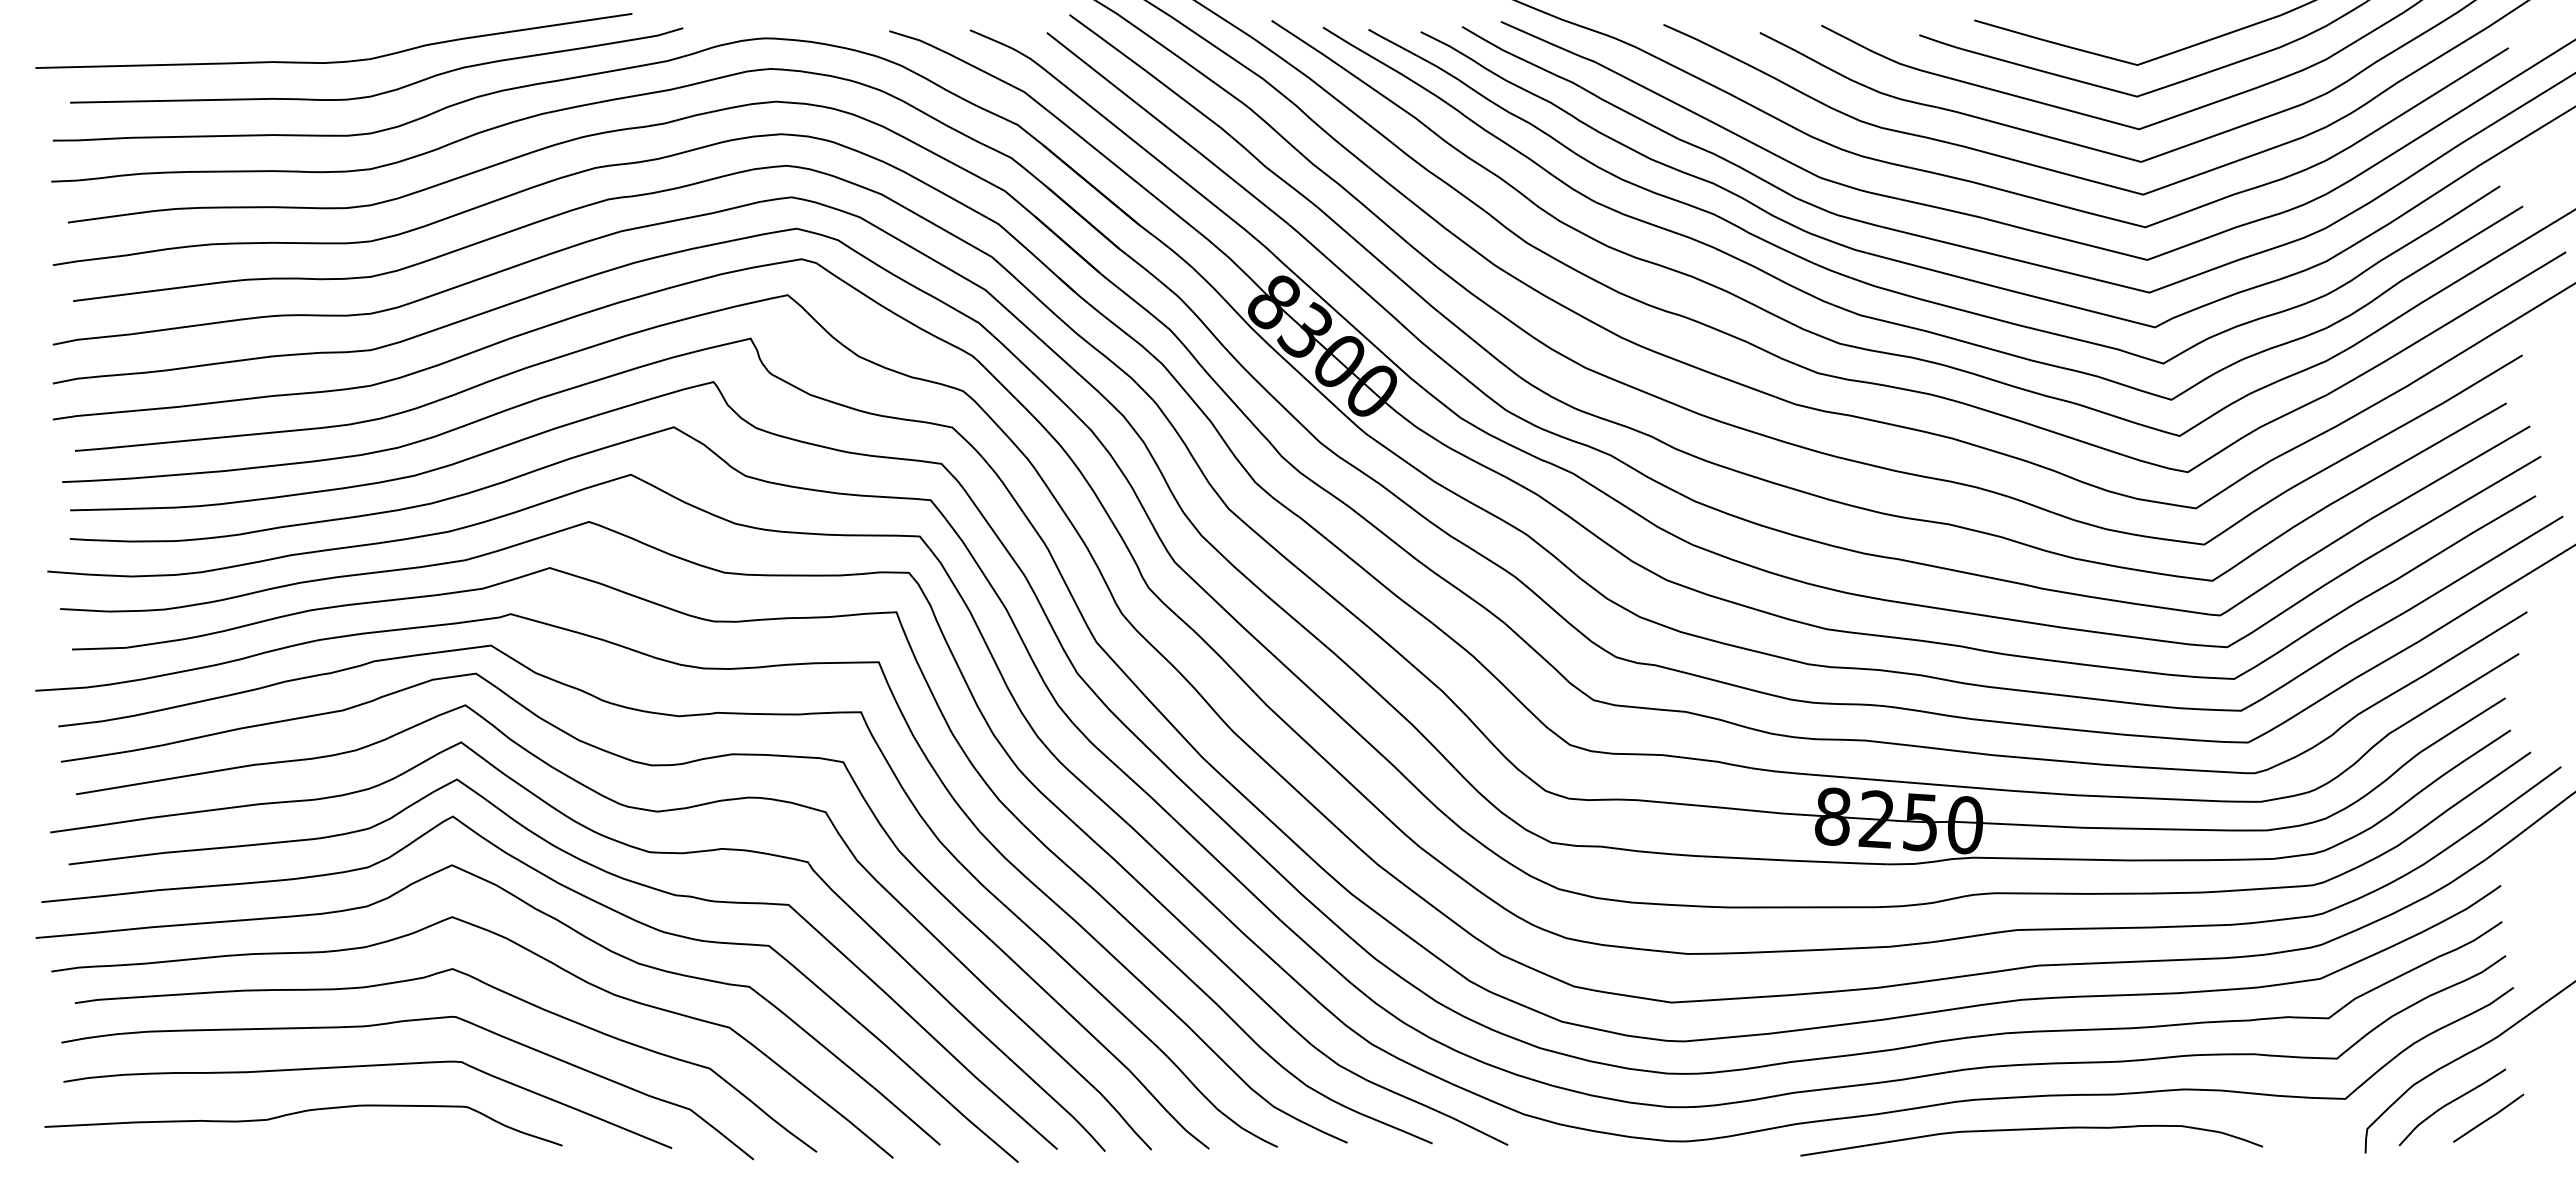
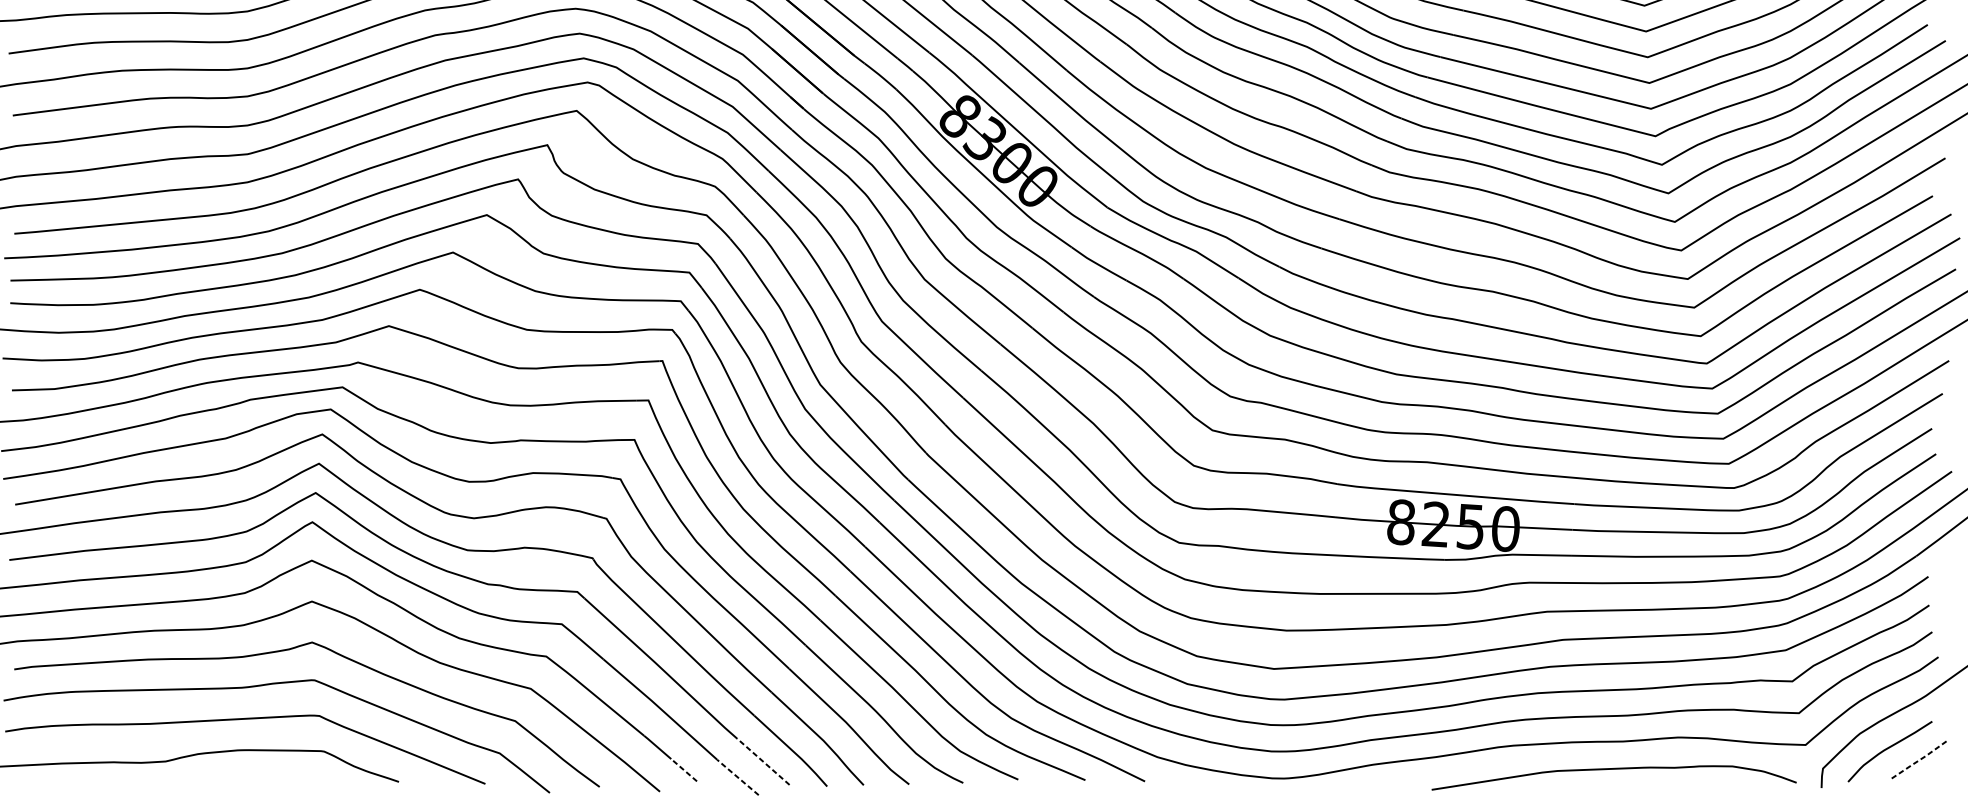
line: (2488, 1118) -> (1918, 760), solid -> dashed
line: (1024, 1119) -> (763, 761), solid -> dashed
line: (923, 1130) -> (683, 769), solid -> dashed
curve: (2030, 1130) -> (1613, 769), moved
line: (991, 1139) -> (737, 777), solid -> dashed

